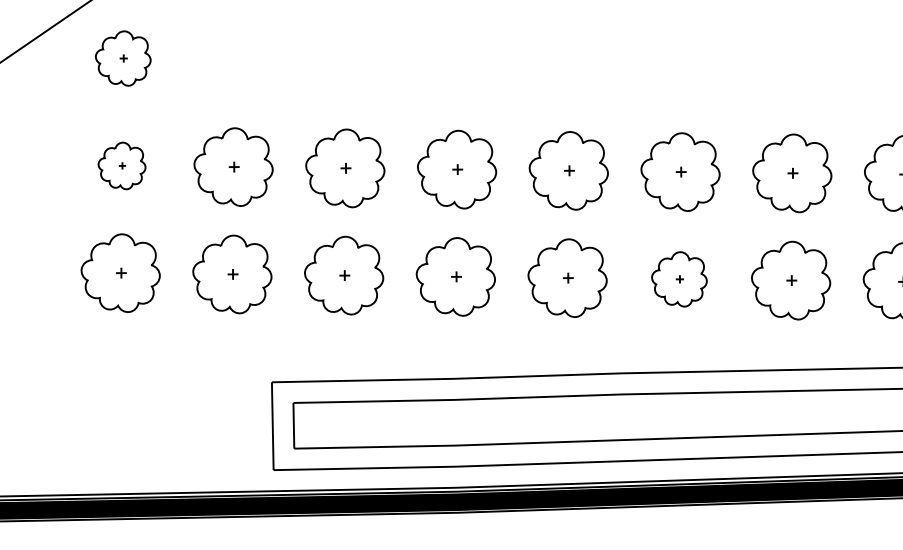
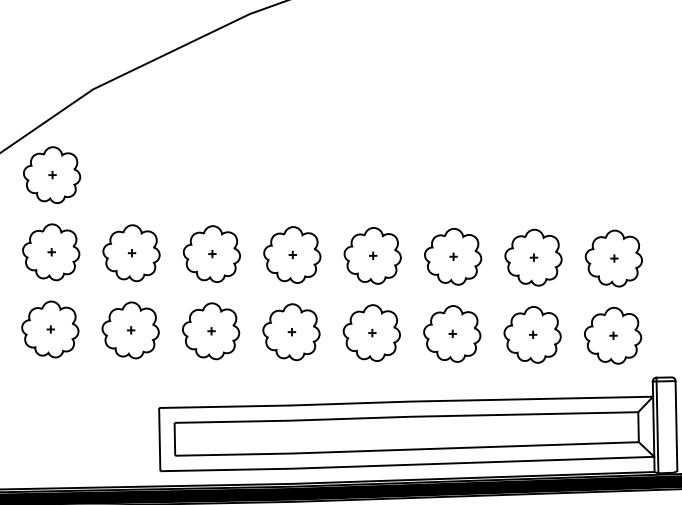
part: (123, 57) -> (52, 174), size x1.43
part: (122, 166) -> (51, 252), size x1.67
part: (679, 278) -> (452, 333), size x1.43

